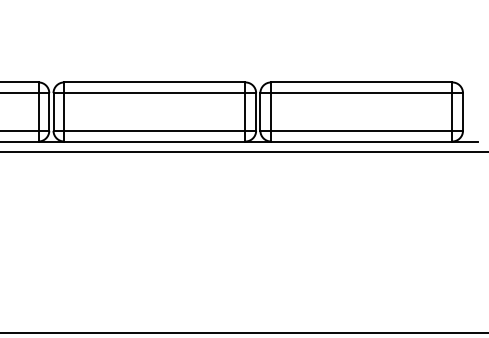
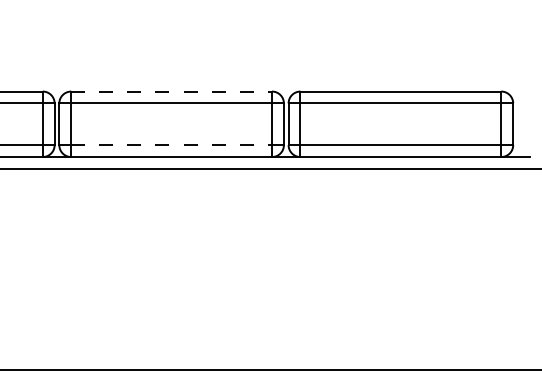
line: (155, 82) -> (172, 91), solid -> dashed
line: (155, 131) -> (172, 145), solid -> dashed

